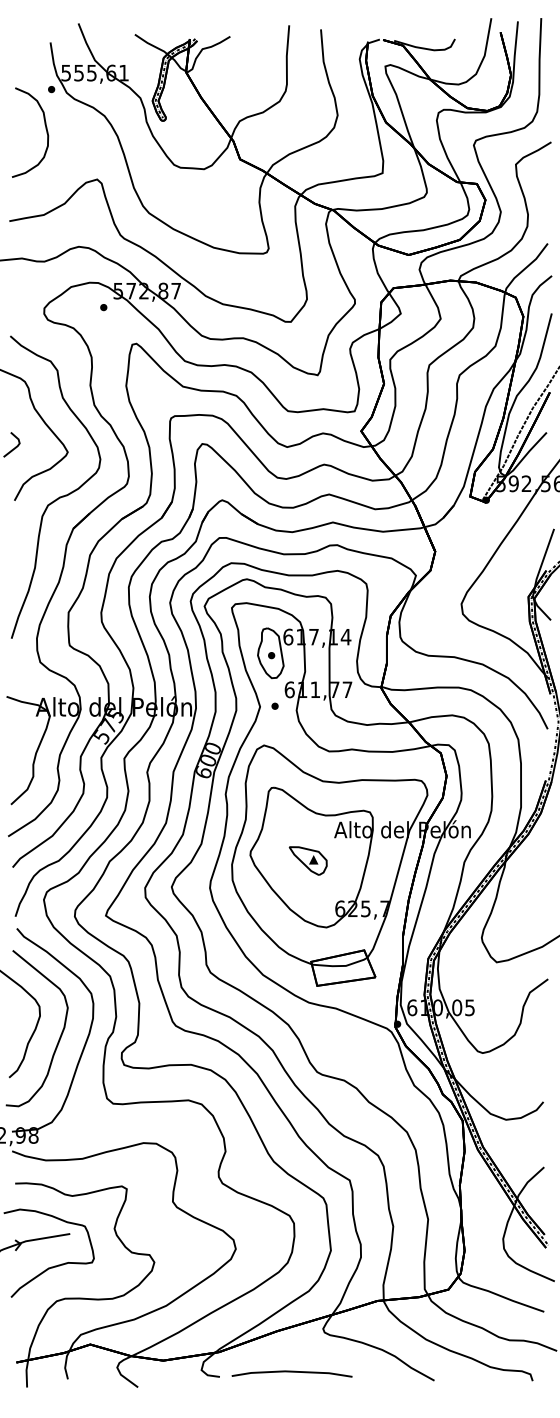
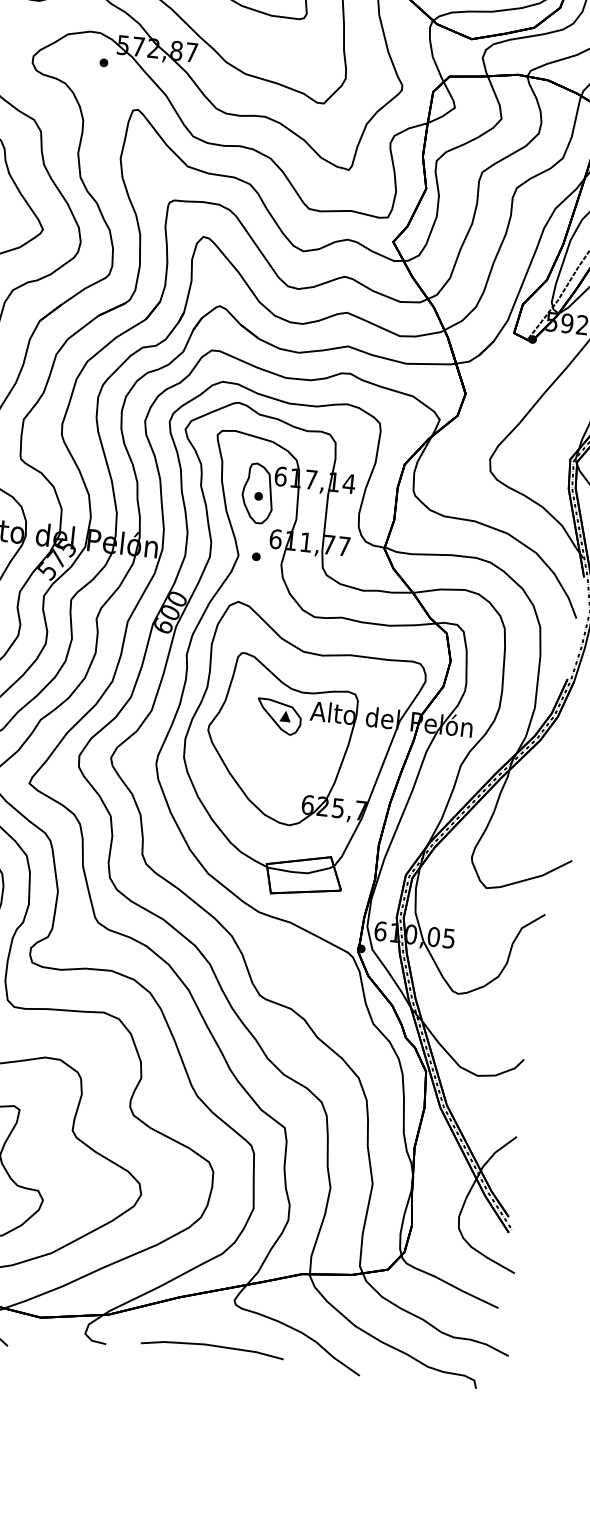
part: (307, 860) -> (278, 716), moved
line: (291, 1372) -> (211, 1346), moved

